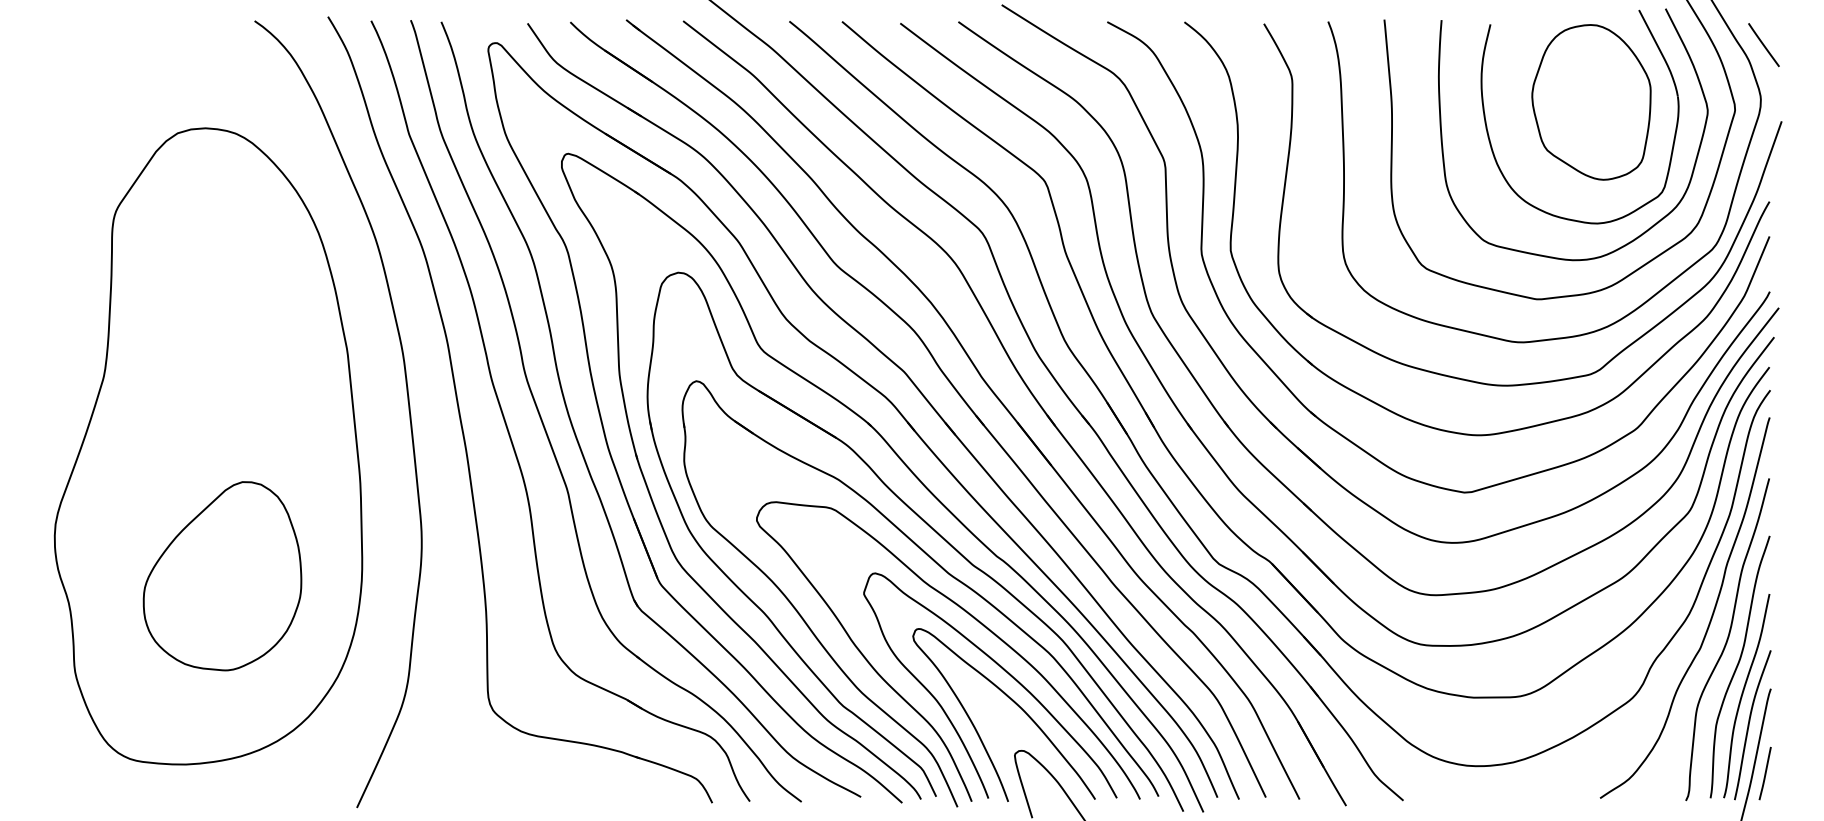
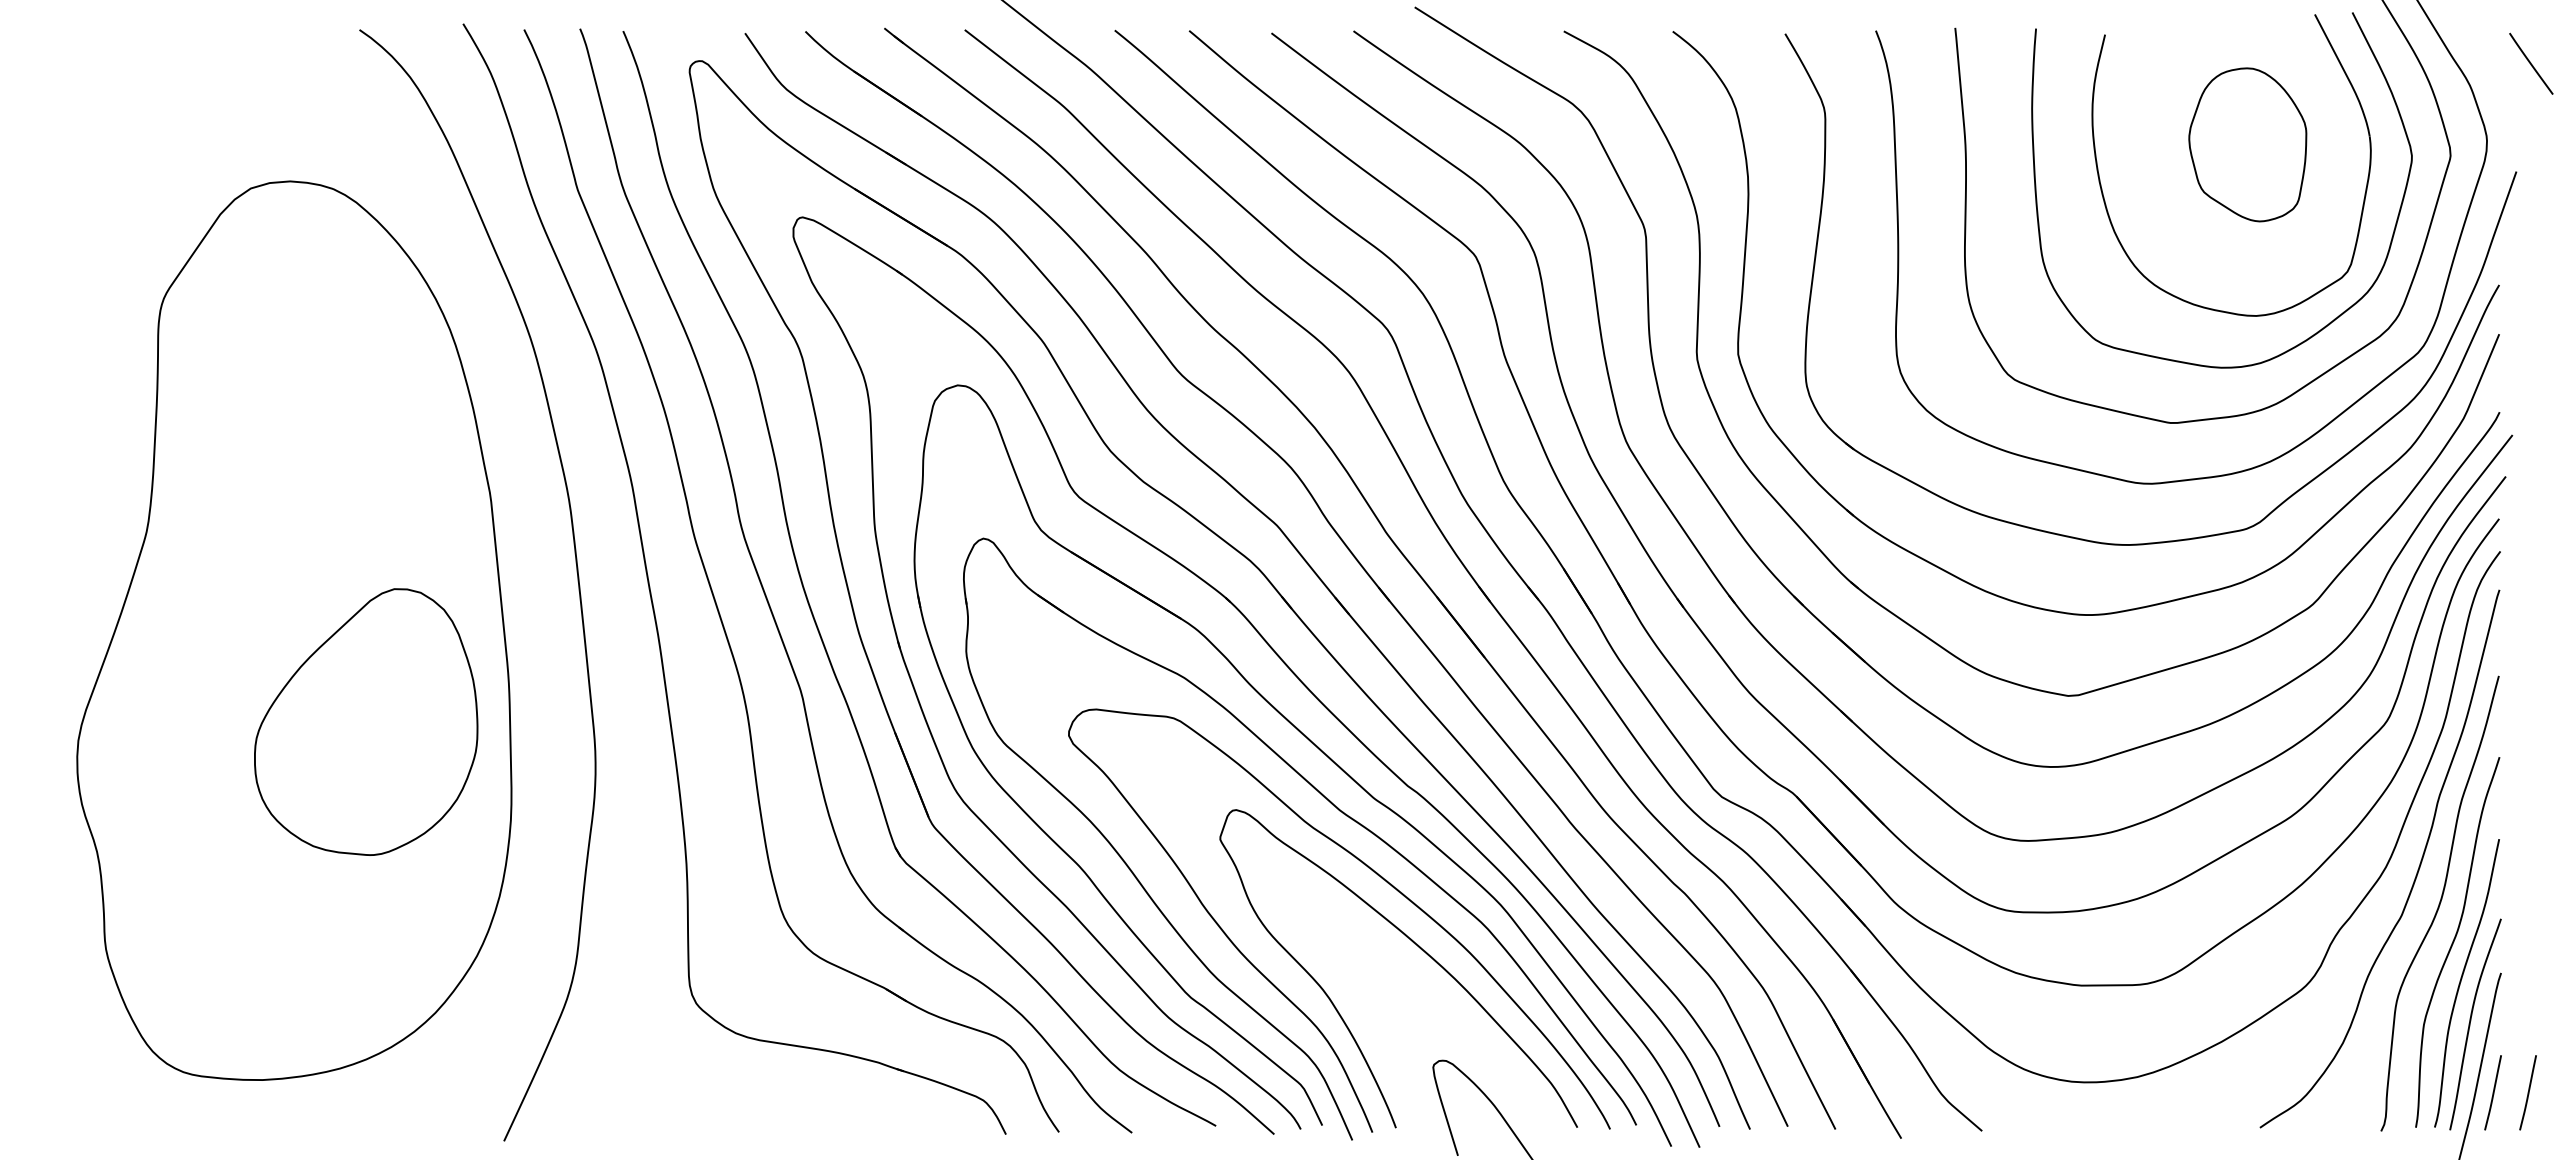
line: (1764, 44) -> (2531, 63), moved
part: (1591, 102) -> (2247, 144), size x0.7
part: (222, 575) -> (366, 721), moved
curve: (1012, 701) -> (1429, 990), removed
line: (1789, 773) -> (2527, 1092), added

